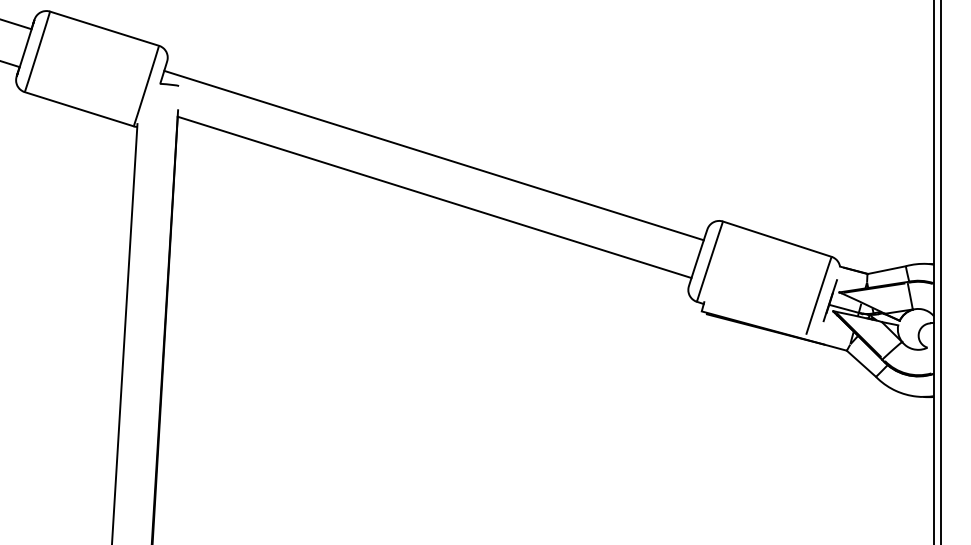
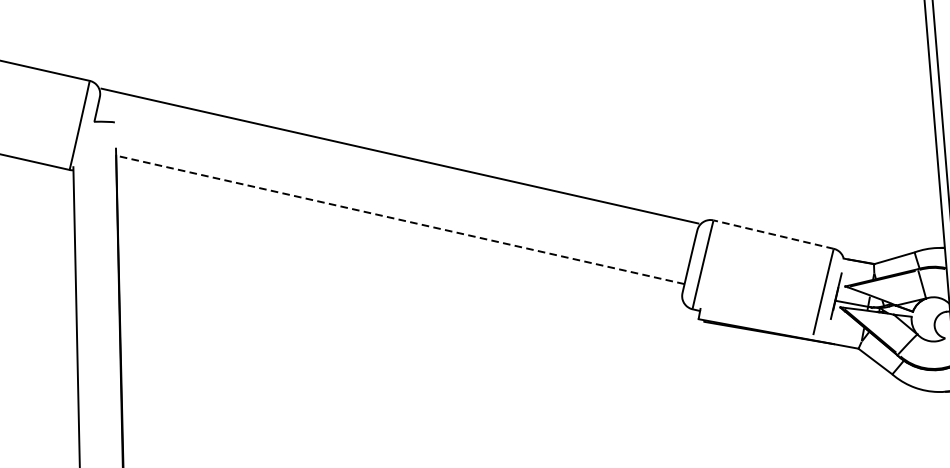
line: (433, 155) -> (399, 156), moved
line: (434, 197) -> (400, 220), solid -> dashed
line: (776, 239) -> (772, 235), solid -> dashed

